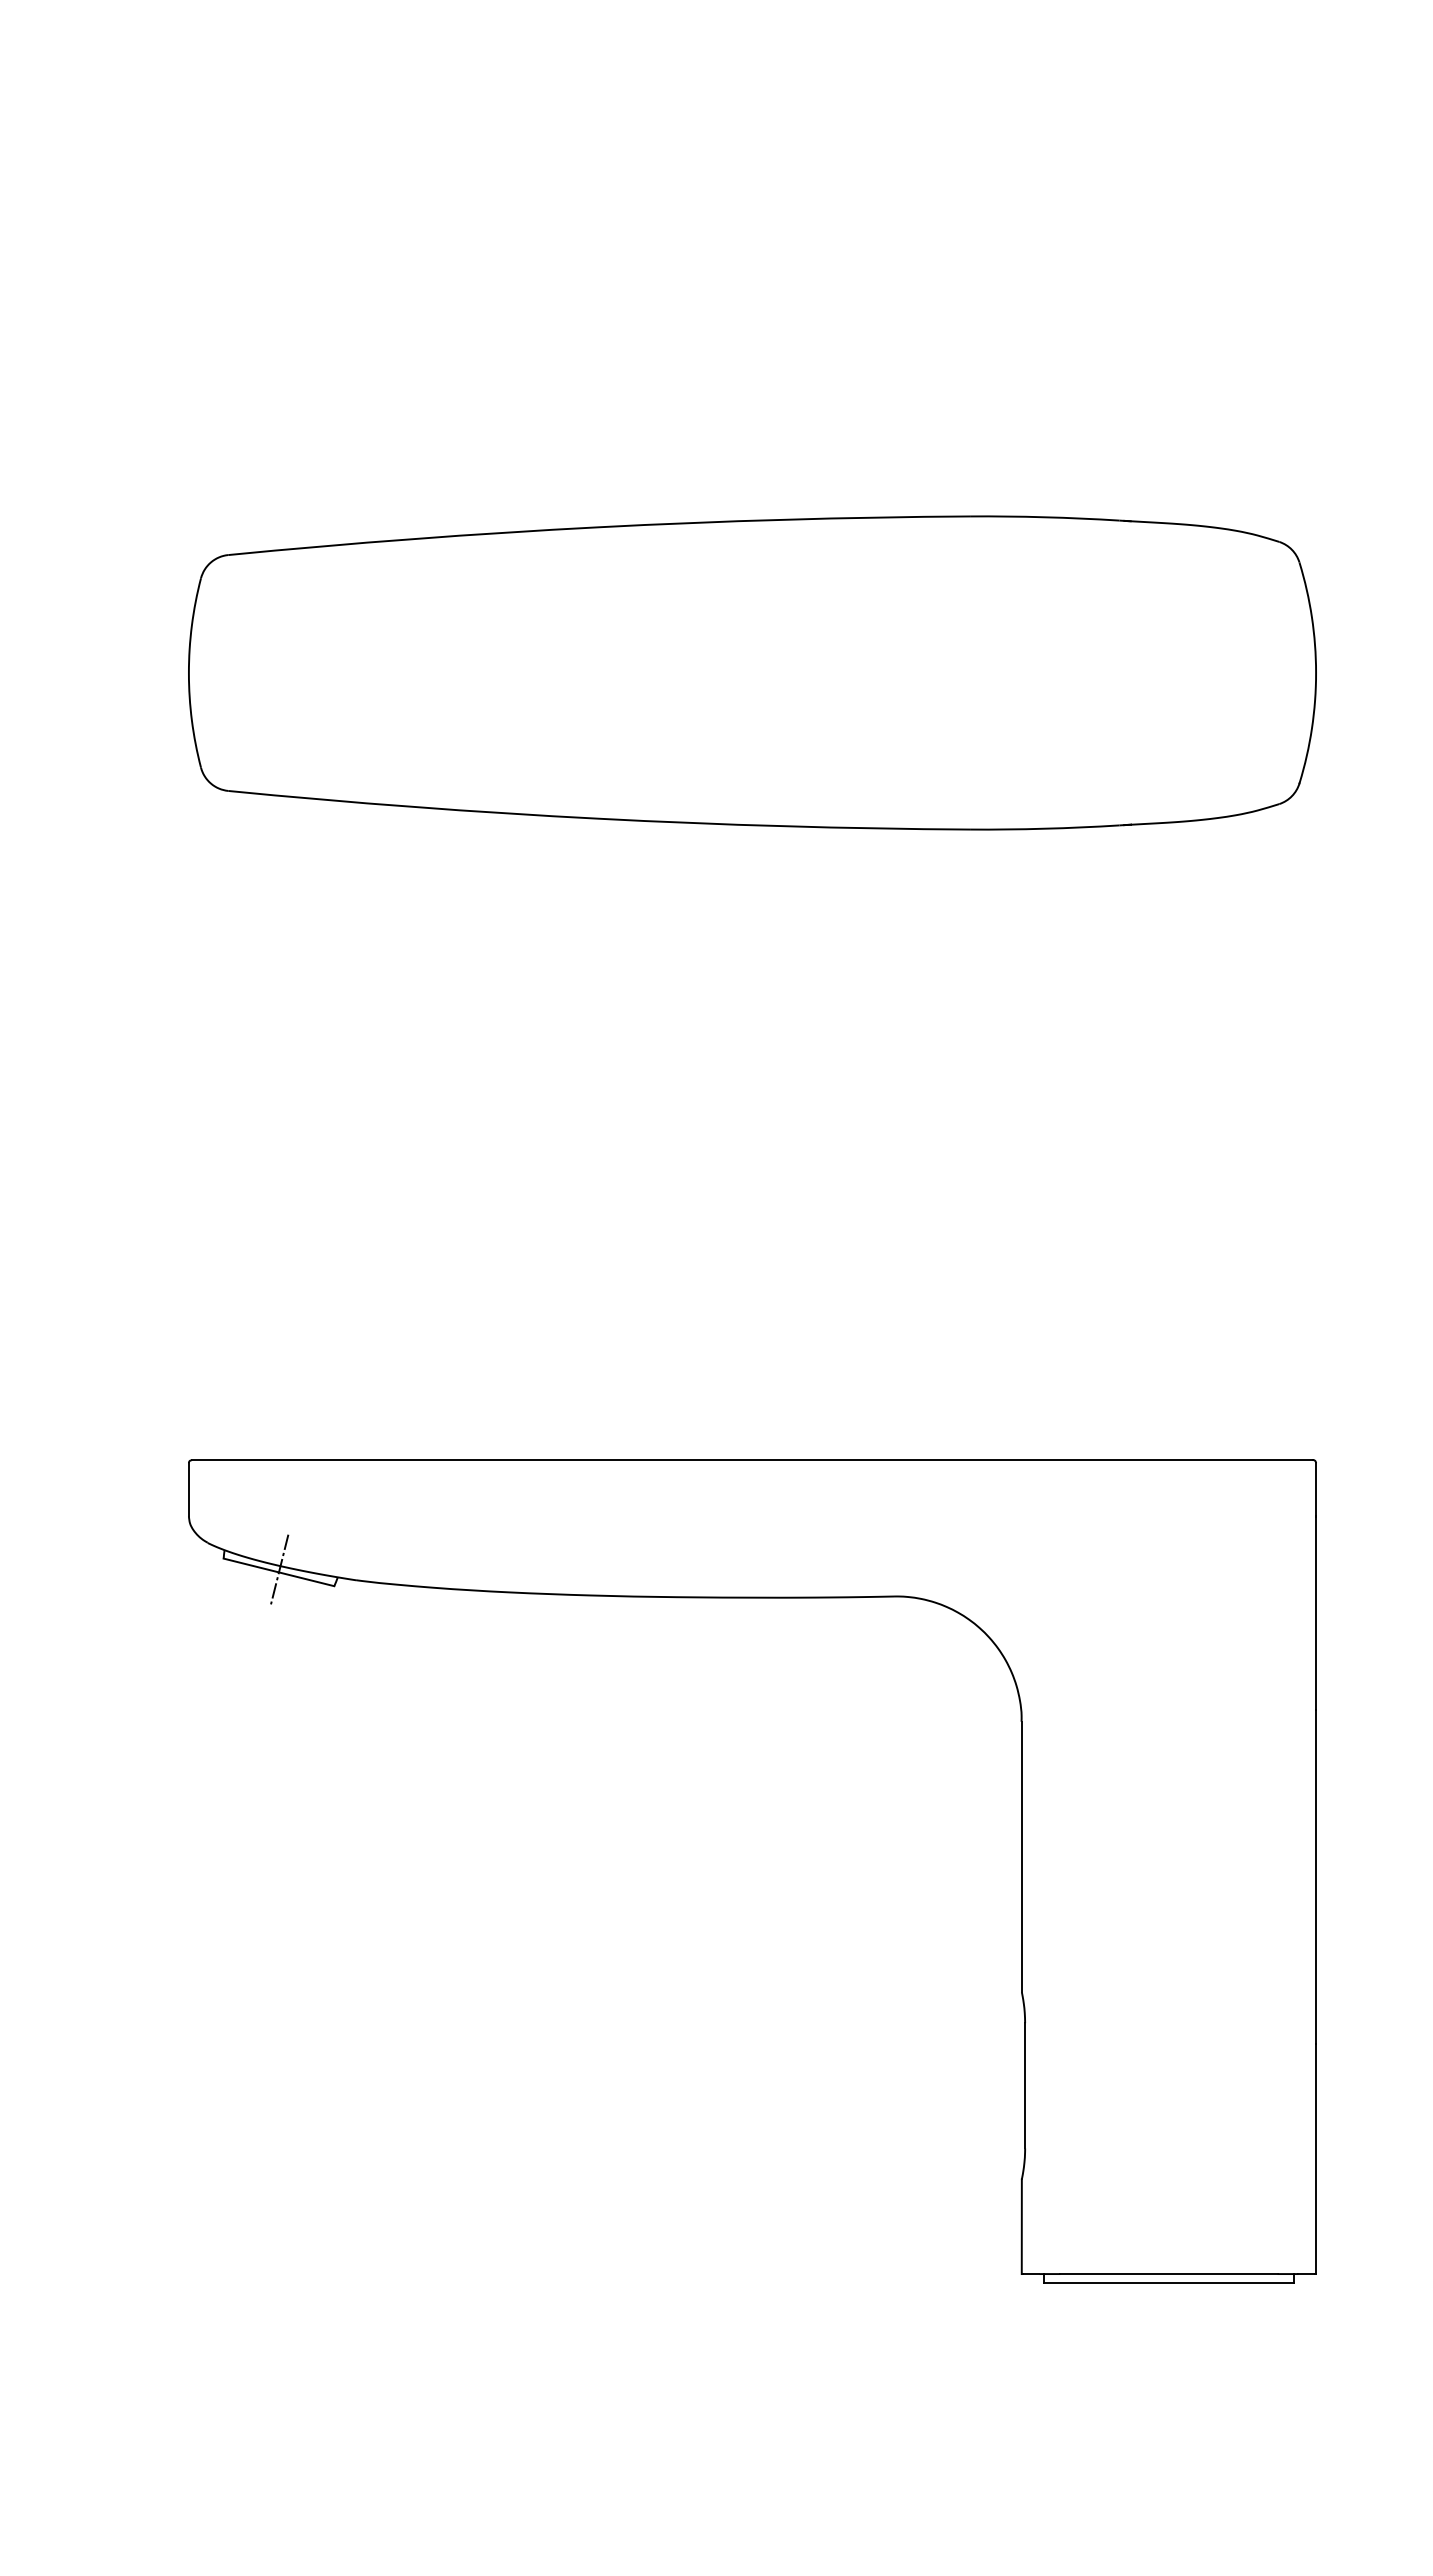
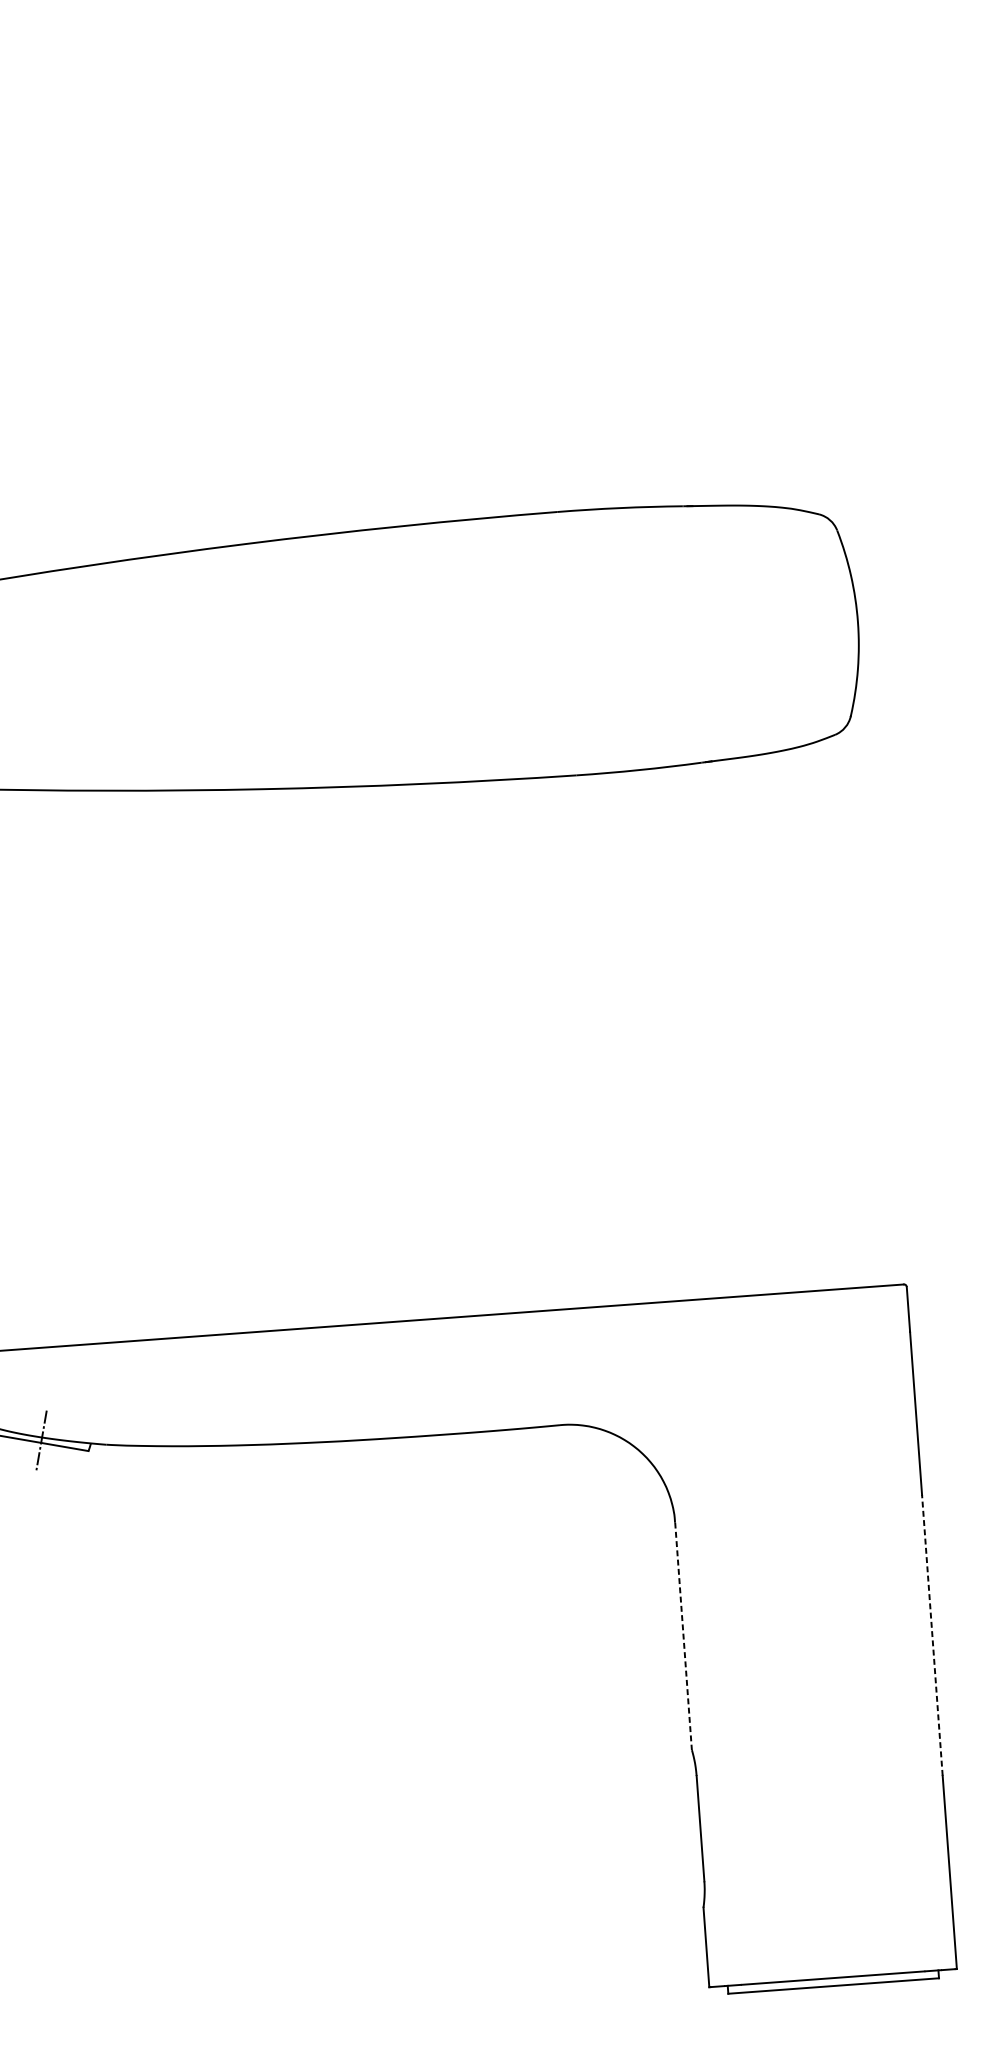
line: (1021, 1857) -> (683, 1636), solid -> dashed
line: (1316, 1877) -> (932, 1635), solid -> dashed

